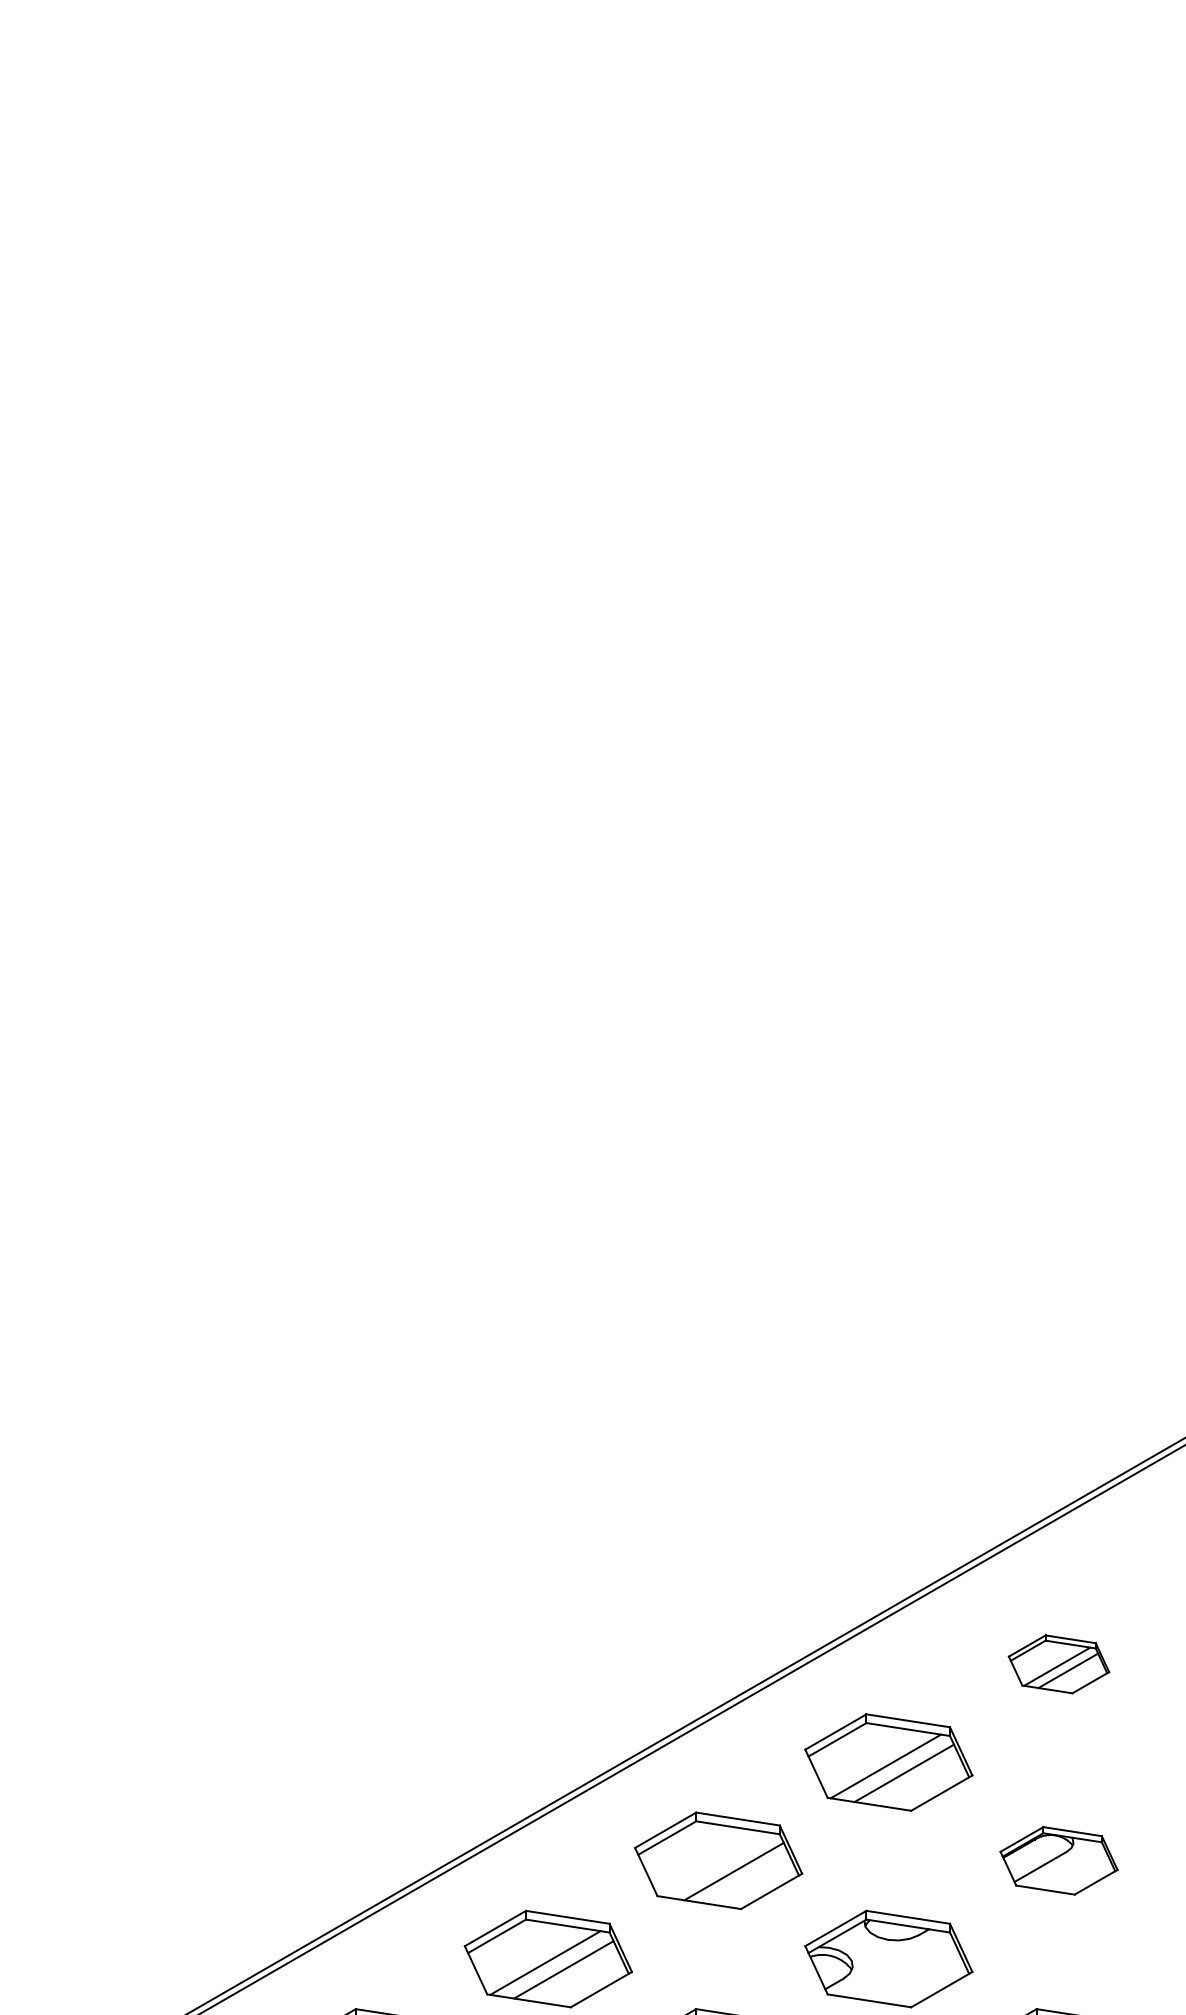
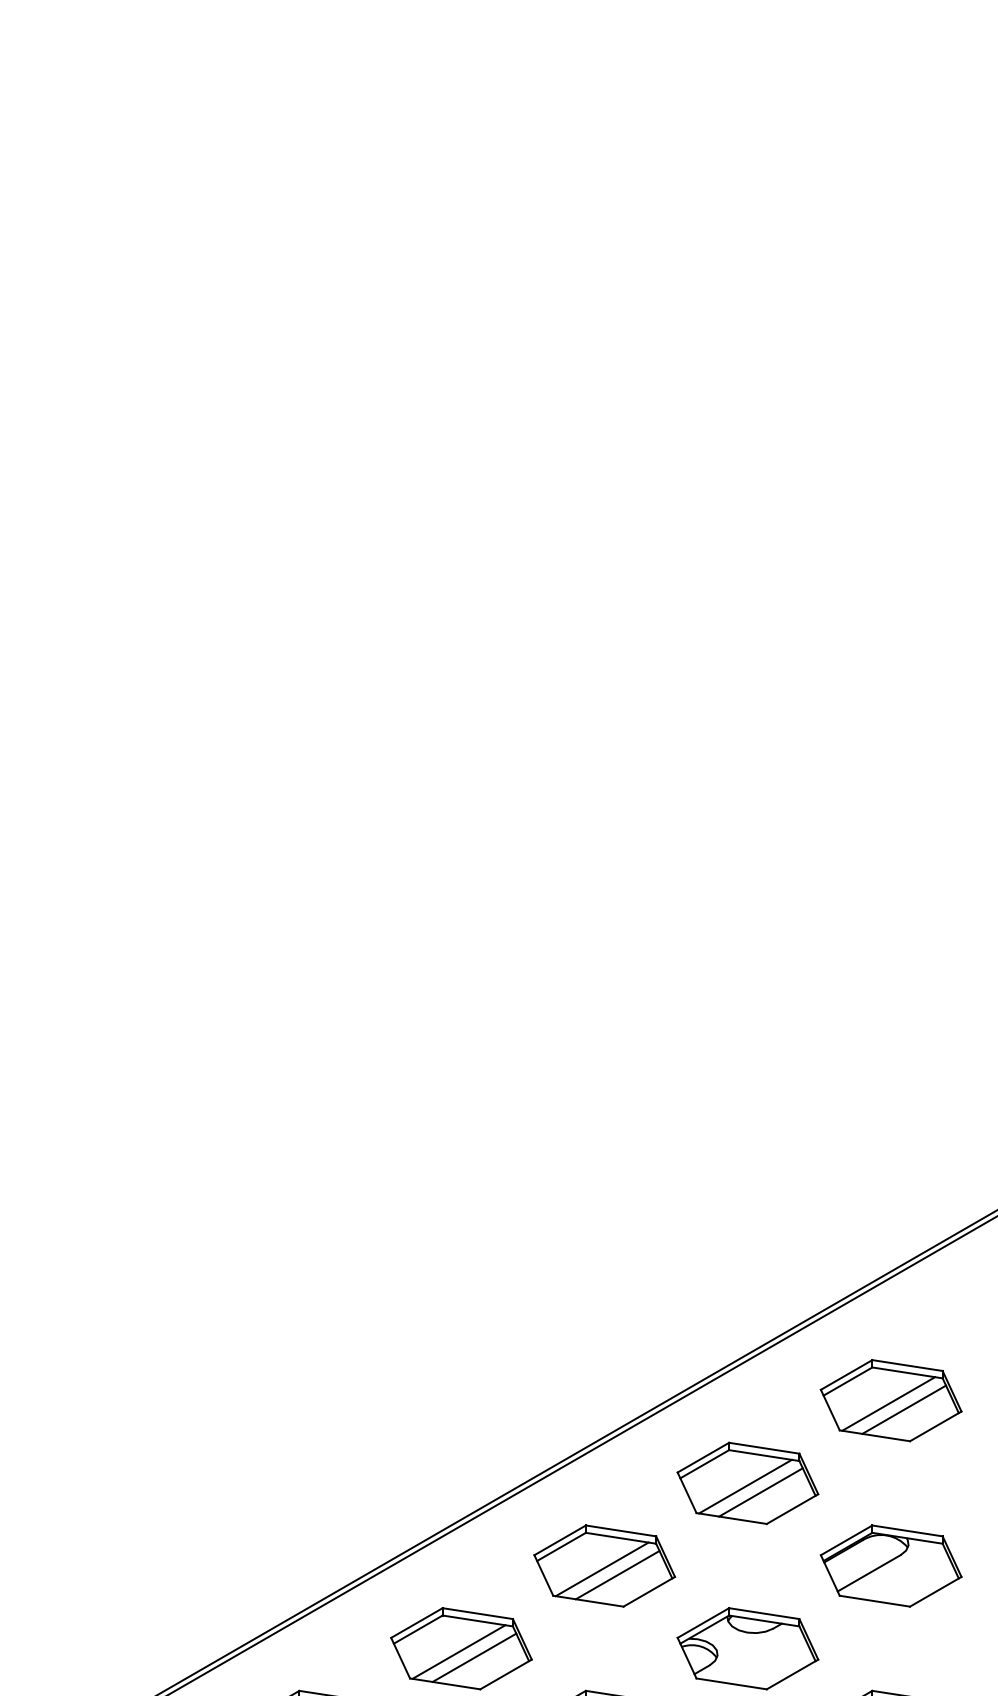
part: (1058, 1664) -> (890, 1400), size x1.67
part: (1058, 1860) -> (890, 1565), size x1.43
line: (715, 1864) -> (602, 1569), added

